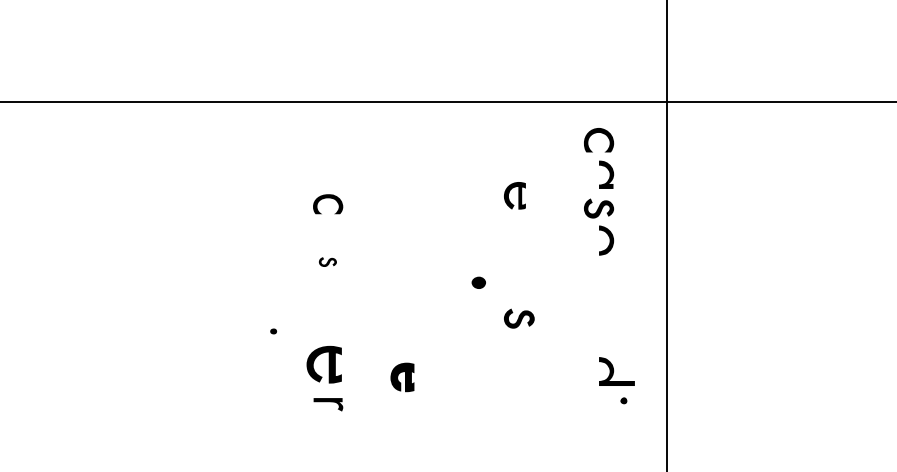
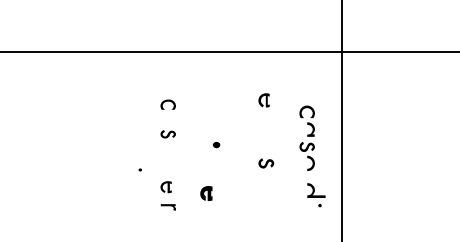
part: (597, 190) -> (306, 137), moved
part: (326, 262) -> (167, 134), size x1.67
part: (478, 283) -> (216, 145), moved
part: (322, 365) -> (165, 187), size x0.62

